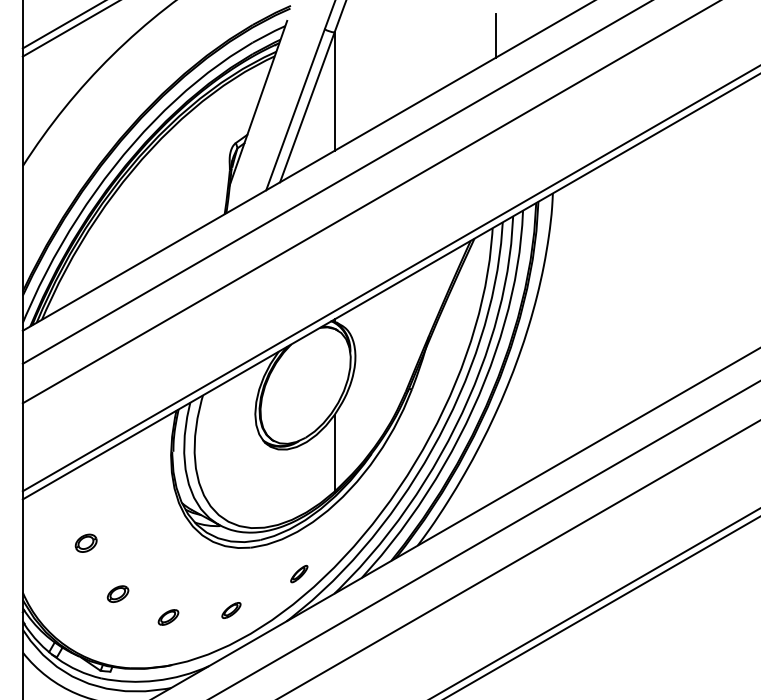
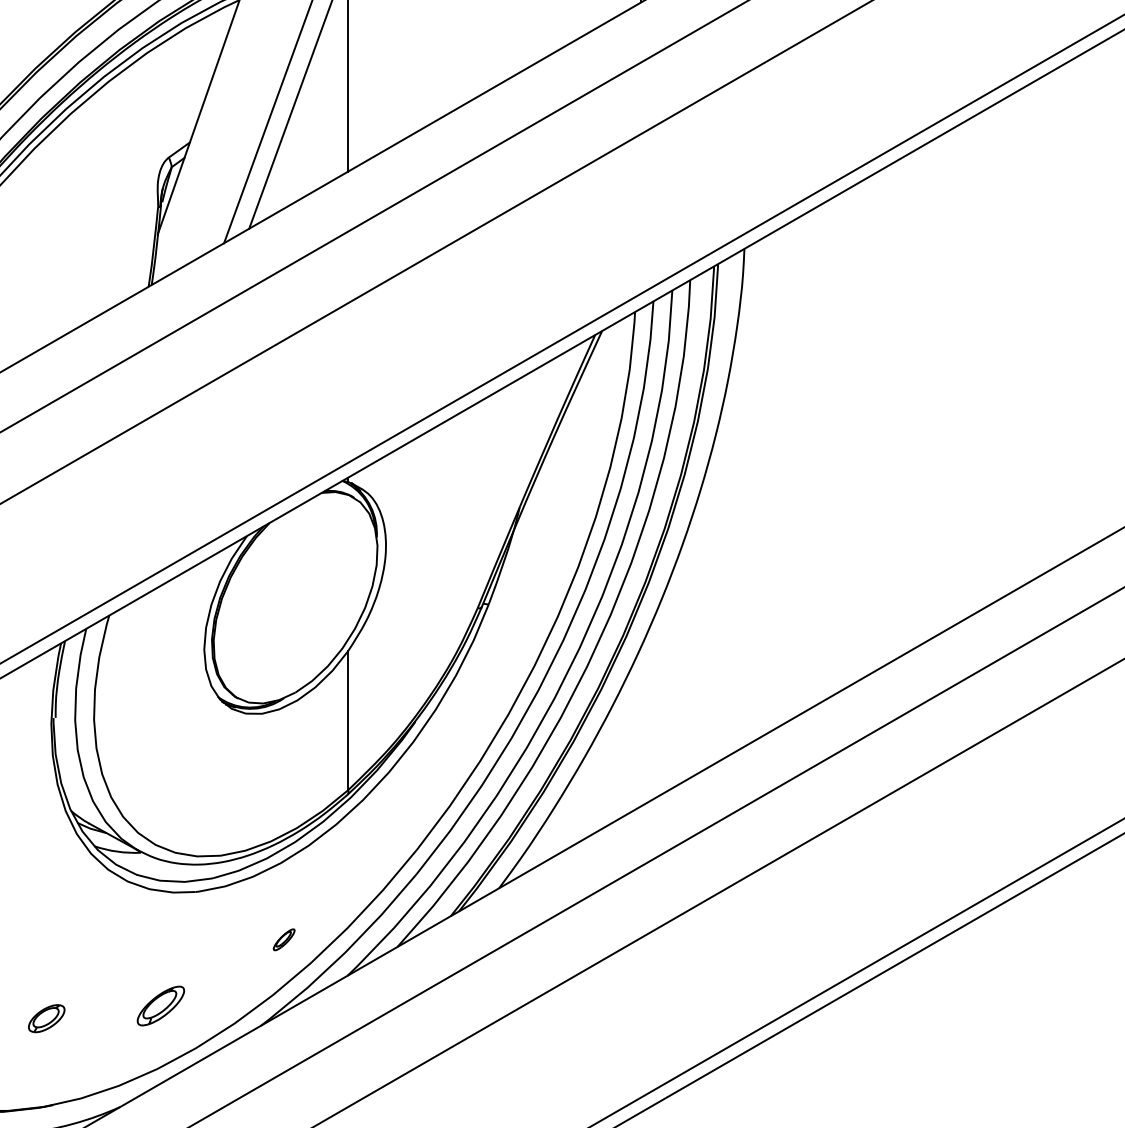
part: (299, 573) -> (284, 938), size x0.7
part: (231, 610) -> (161, 1005), size x1.4

